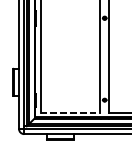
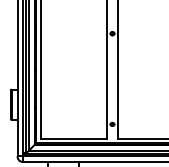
line: (70, 112) -> (74, 138), dashed -> solid

